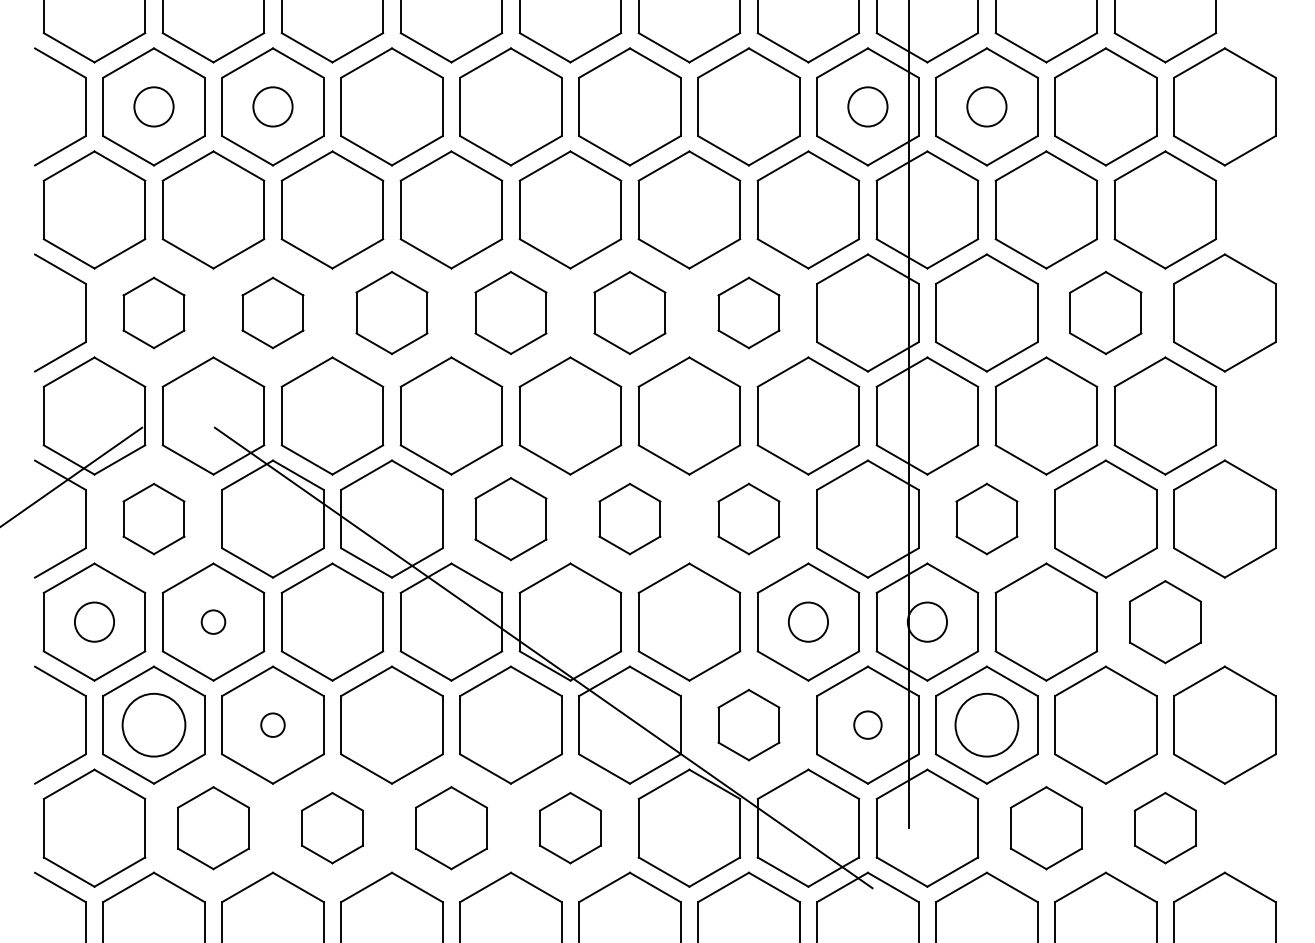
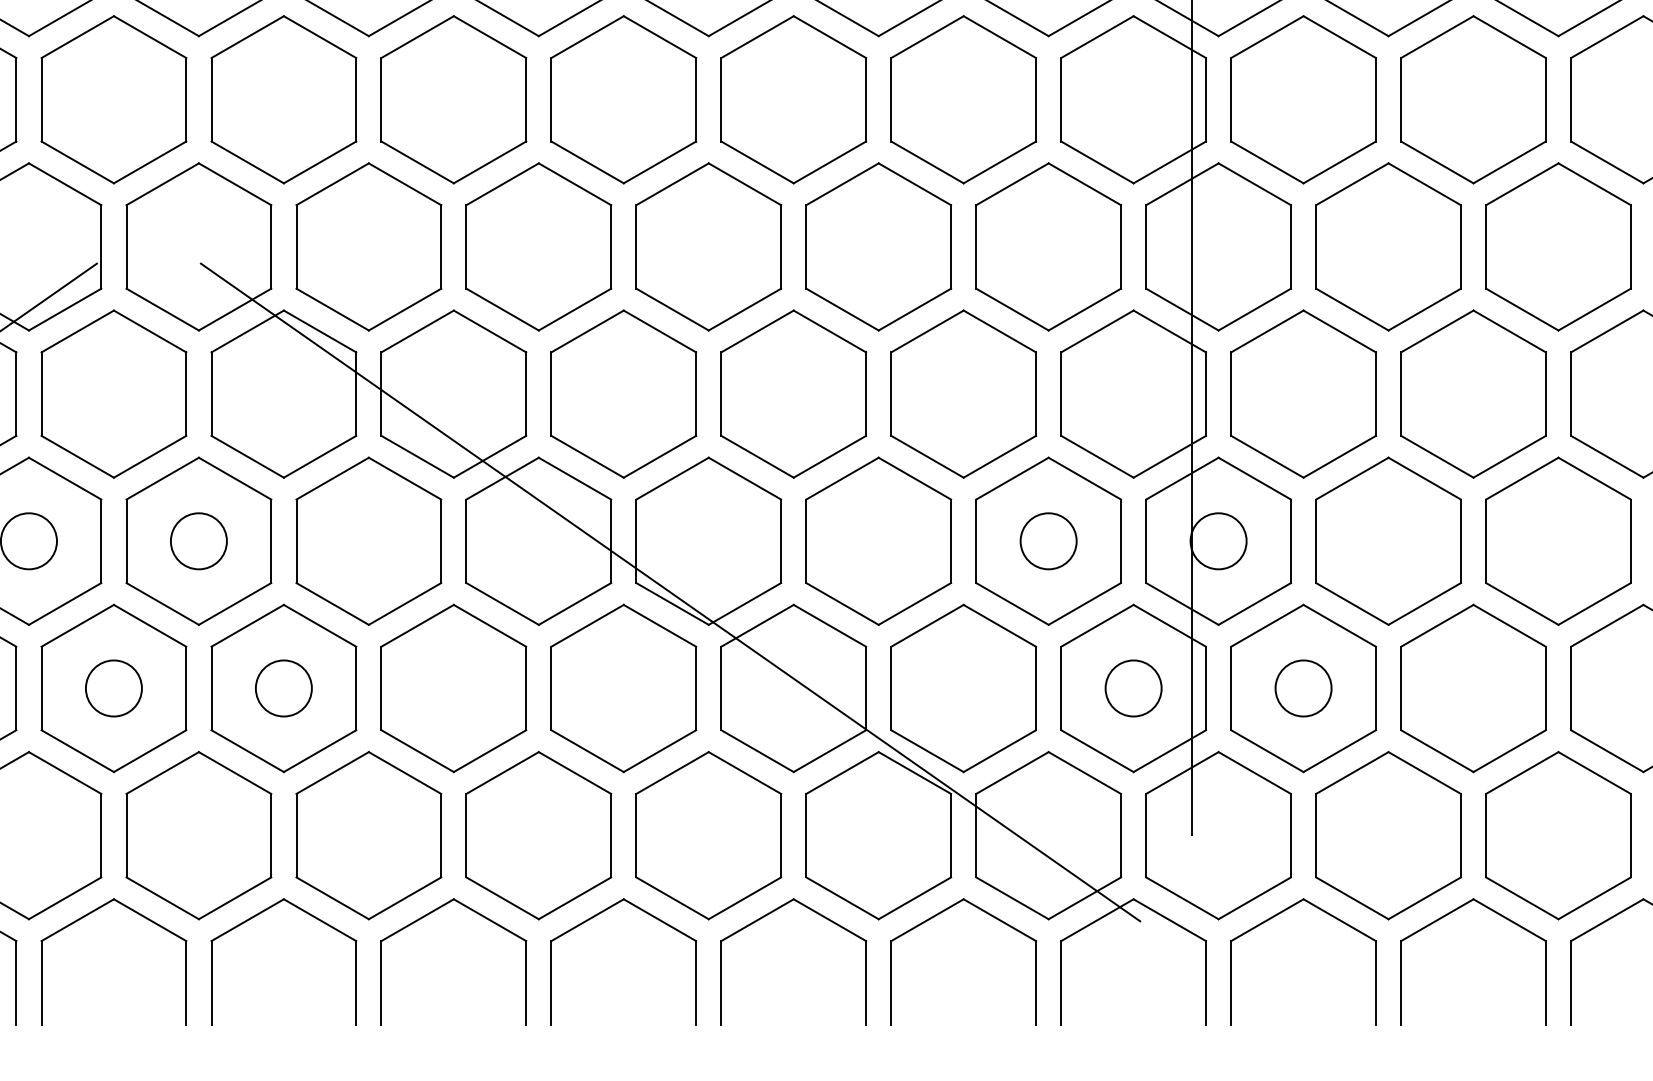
part: (153, 312) -> (113, 99), size x1.67
part: (272, 312) -> (283, 99), size x1.67
part: (391, 312) -> (453, 99), size x1.43
part: (510, 312) -> (623, 99), size x1.43
part: (629, 312) -> (793, 99), size x1.43
part: (748, 312) -> (963, 99), size x1.67
part: (1105, 312) -> (1472, 99), size x1.43
part: (153, 518) -> (113, 393), size x1.67
part: (510, 518) -> (623, 393), size x1.43
part: (629, 518) -> (793, 393), size x1.67
part: (748, 518) -> (963, 393), size x1.67
part: (986, 518) -> (1302, 393), size x1.67
circle: (213, 621) -> (198, 540), size x1.67
part: (1165, 621) -> (1558, 540), size x1.43
circle: (153, 724) -> (113, 687), size x0.62
circle: (272, 724) -> (283, 687), size x1.67
part: (748, 724) -> (963, 687), size x1.67
circle: (867, 724) -> (1133, 687), size x1.43
circle: (986, 724) -> (1302, 687), size x0.62
part: (213, 827) -> (198, 834), size x1.43
part: (332, 827) -> (368, 834), size x1.67
part: (451, 827) -> (538, 834), size x1.43
part: (570, 827) -> (708, 834), size x1.67
part: (1046, 827) -> (1388, 834), size x1.43
part: (1165, 827) -> (1558, 834), size x1.67

